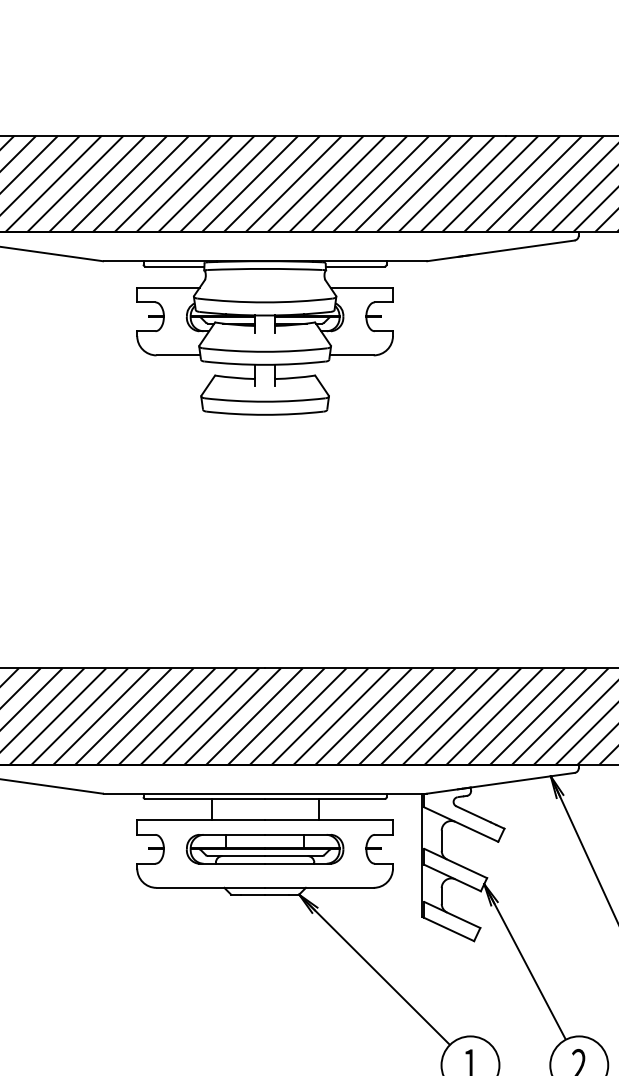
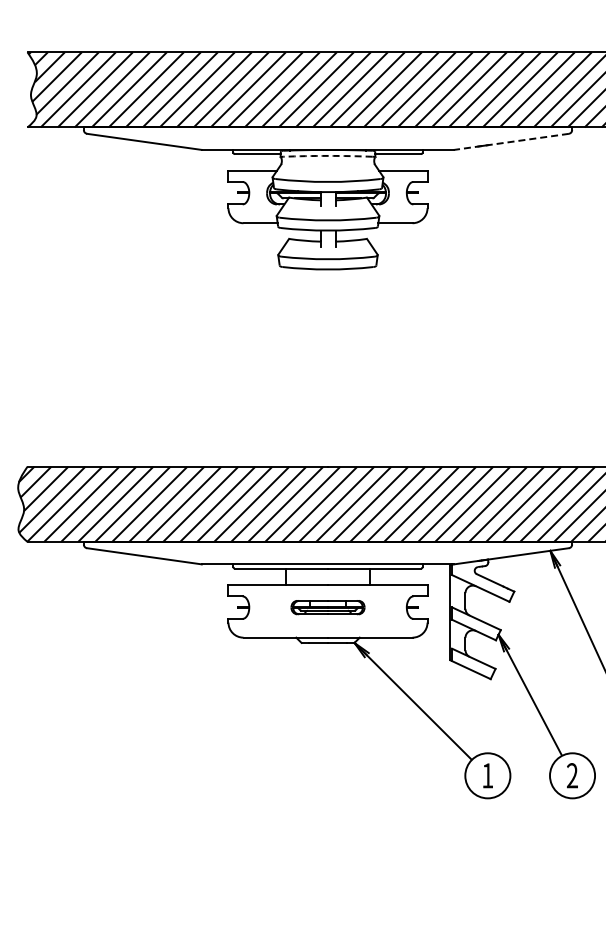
line: (500, 250) -> (511, 141), solid -> dashed
arc: (265, 268) -> (328, 155), solid -> dashed
part: (264, 849) -> (327, 607), size x0.6

